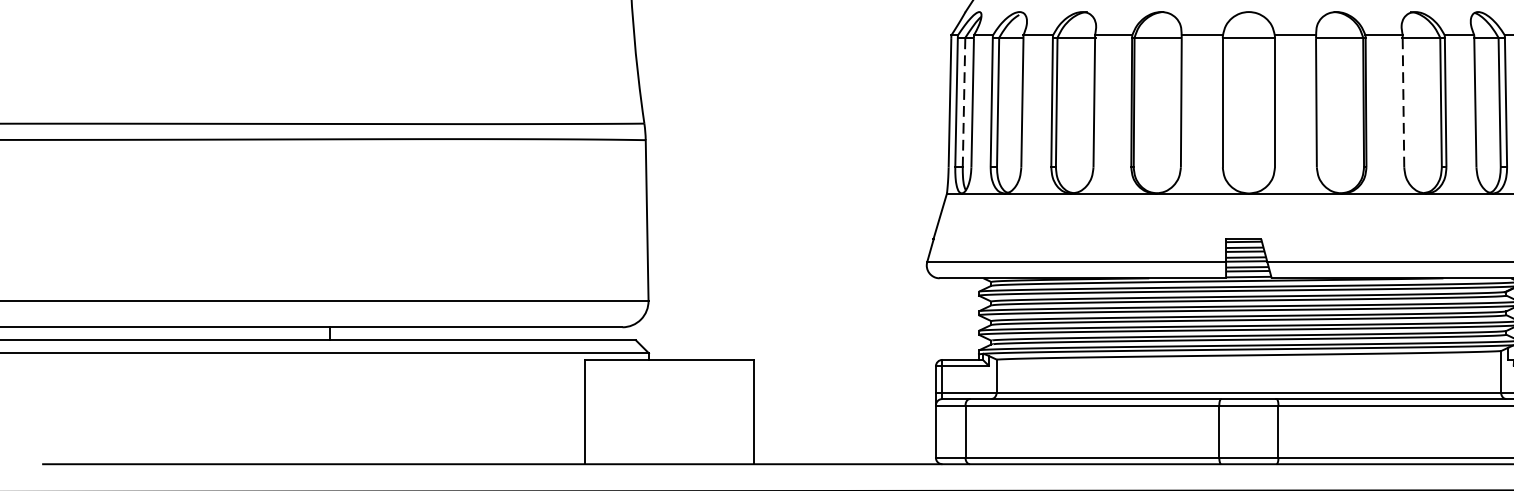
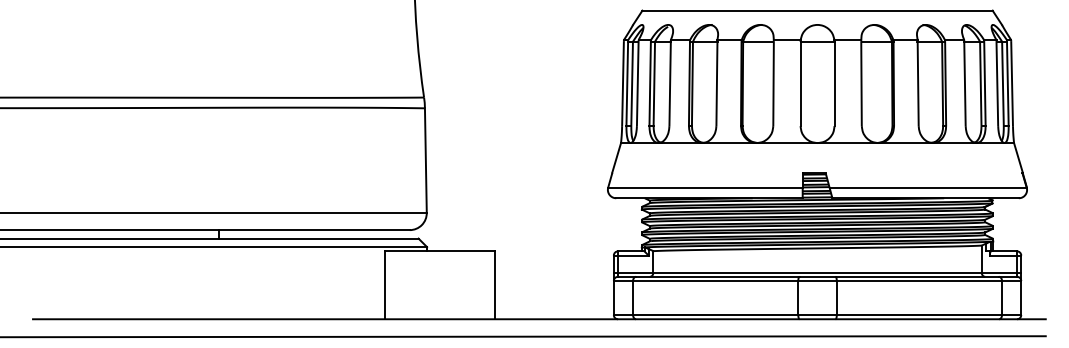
line: (964, 100) -> (632, 82), dashed -> solid
line: (1403, 100) -> (918, 82), dashed -> solid

